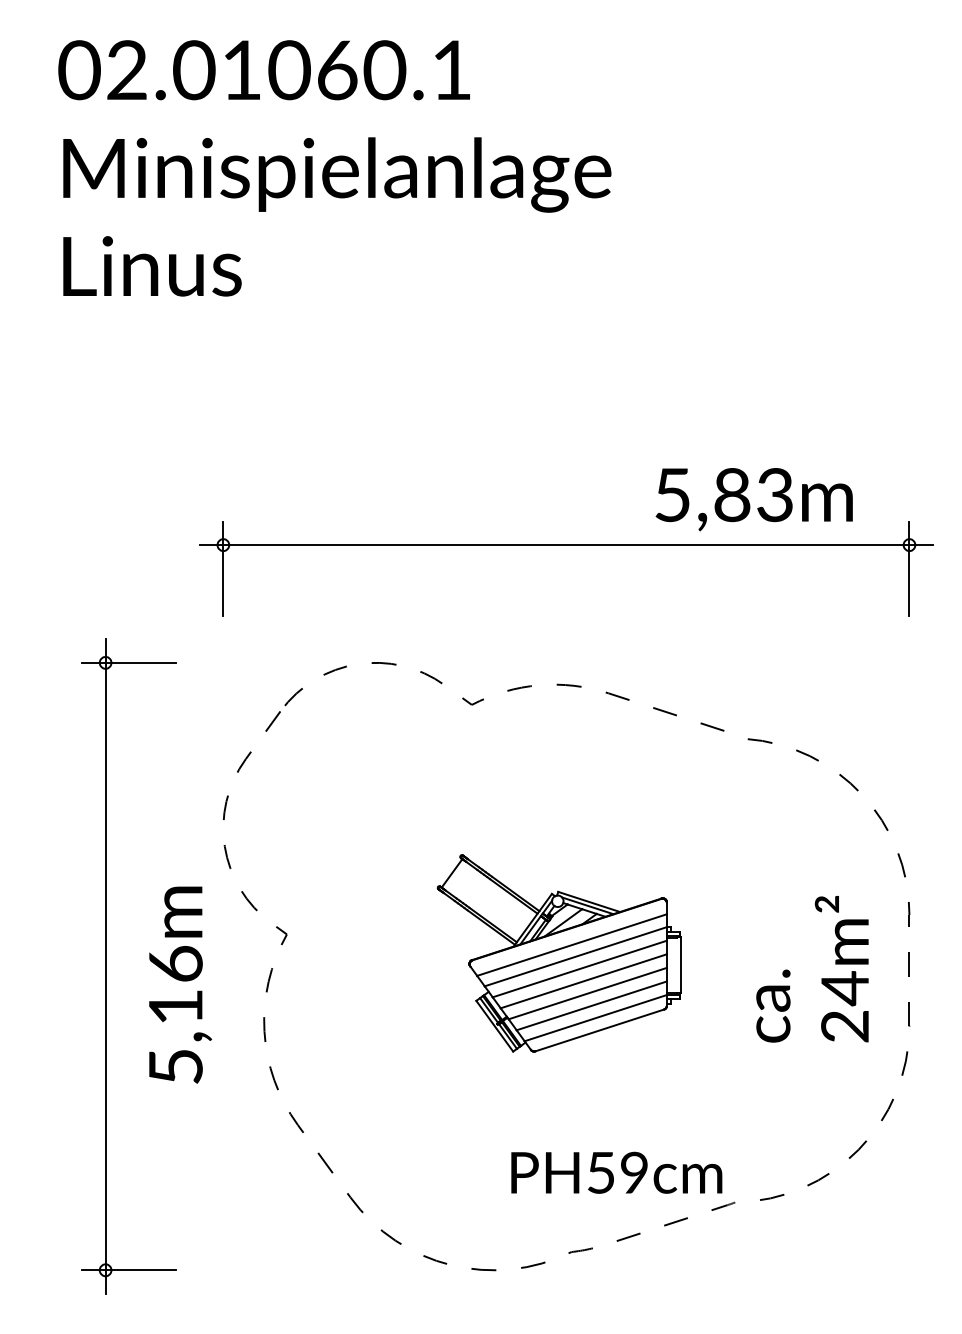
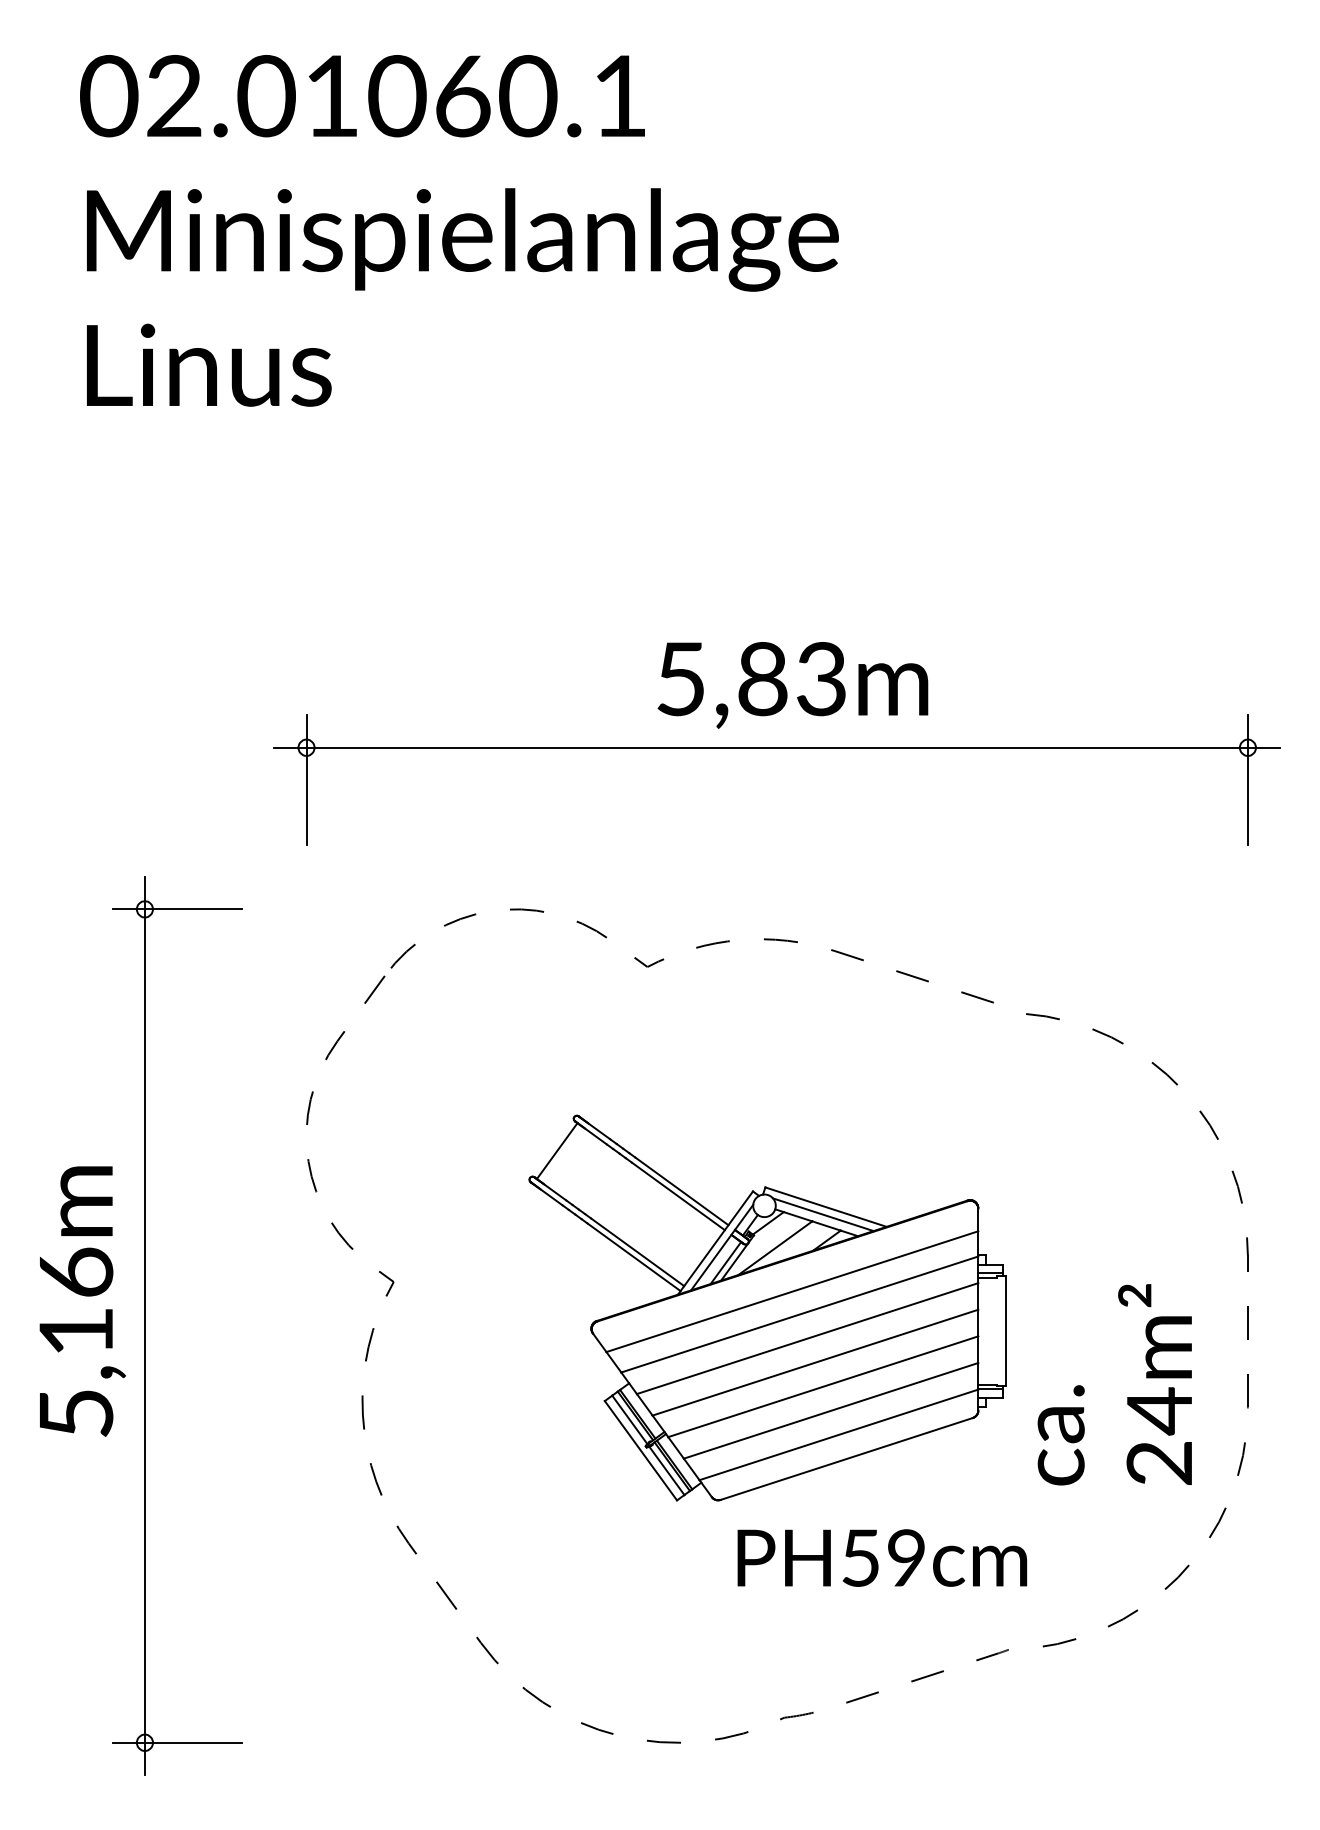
text: (753, 499) -> (792, 685), moved
part: (559, 953) -> (767, 1307), size x1.43
text: (812, 969) -> (1114, 1384), moved
text: (180, 985) -> (82, 1301), moved
text: (616, 1172) -> (882, 1557), moved

